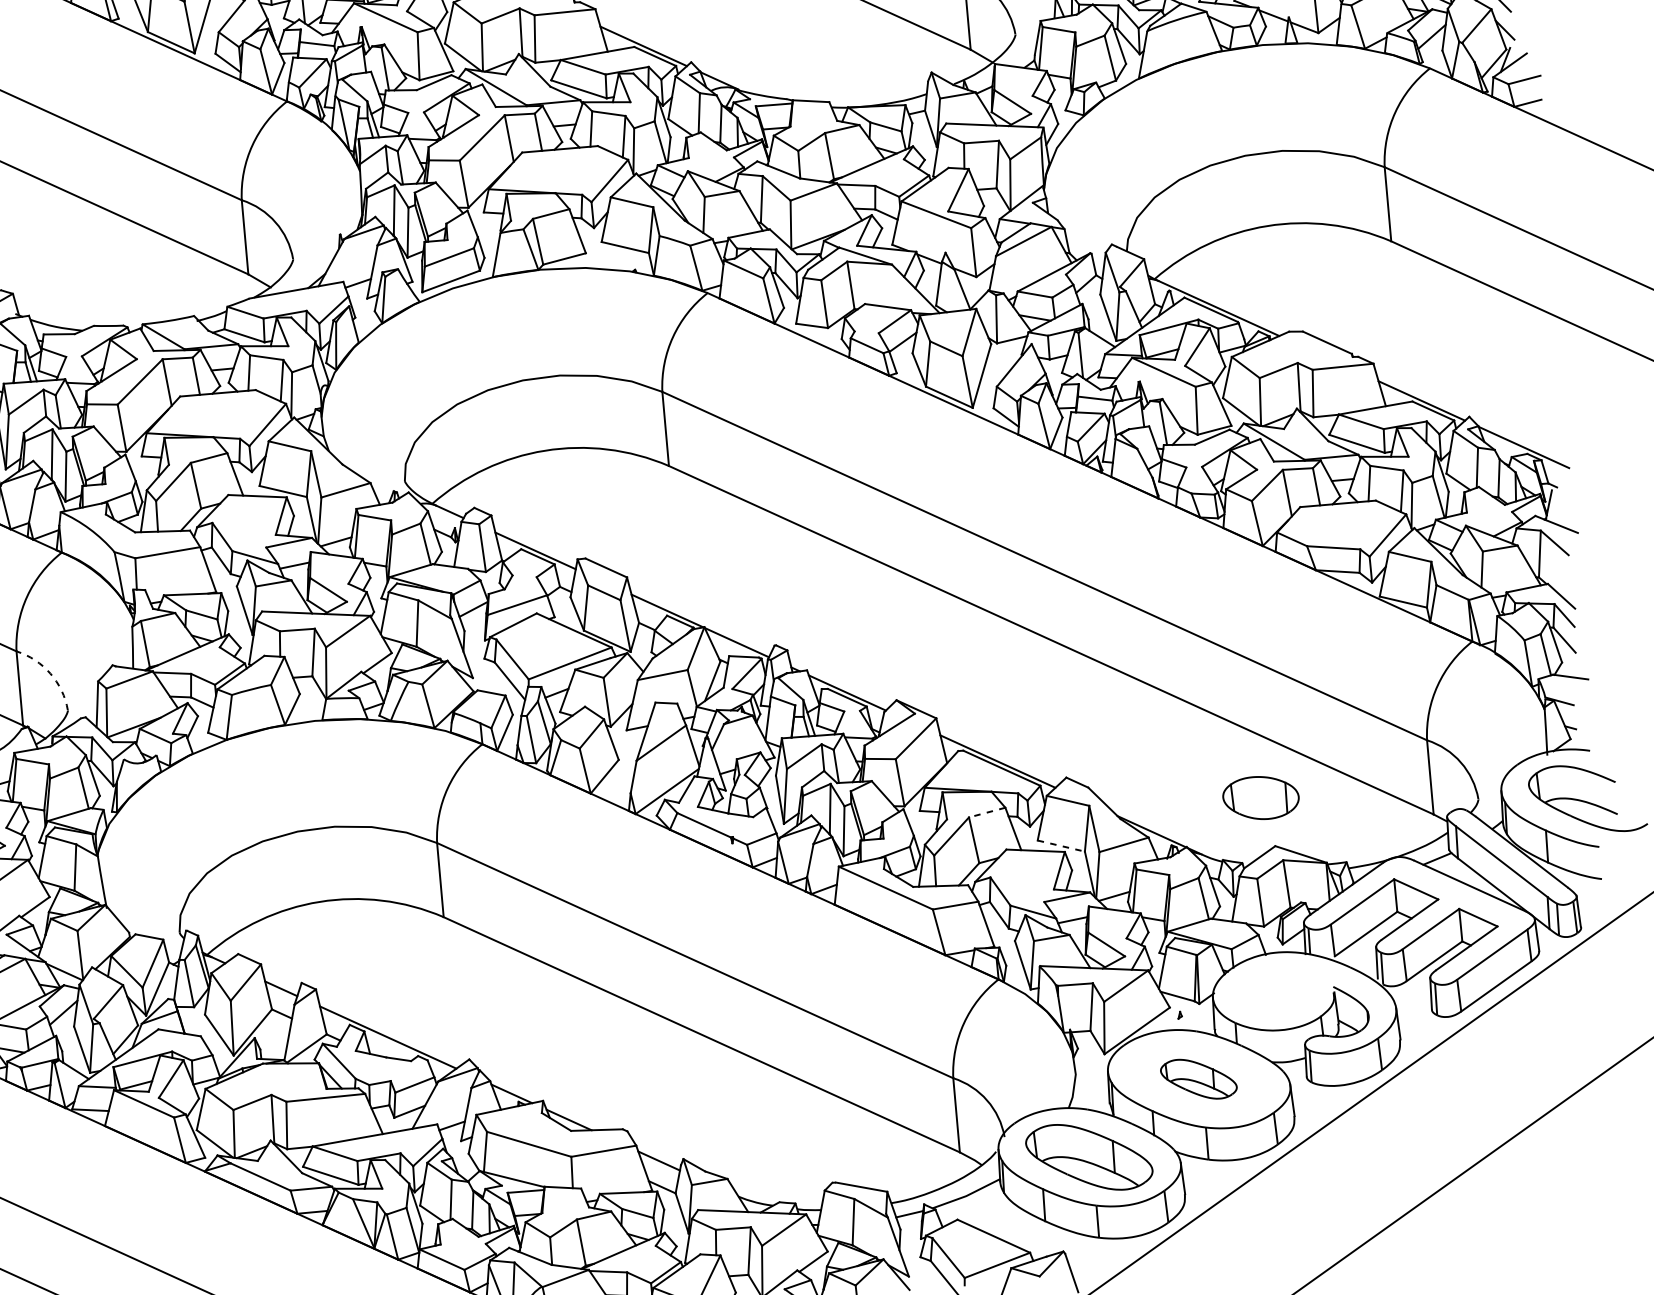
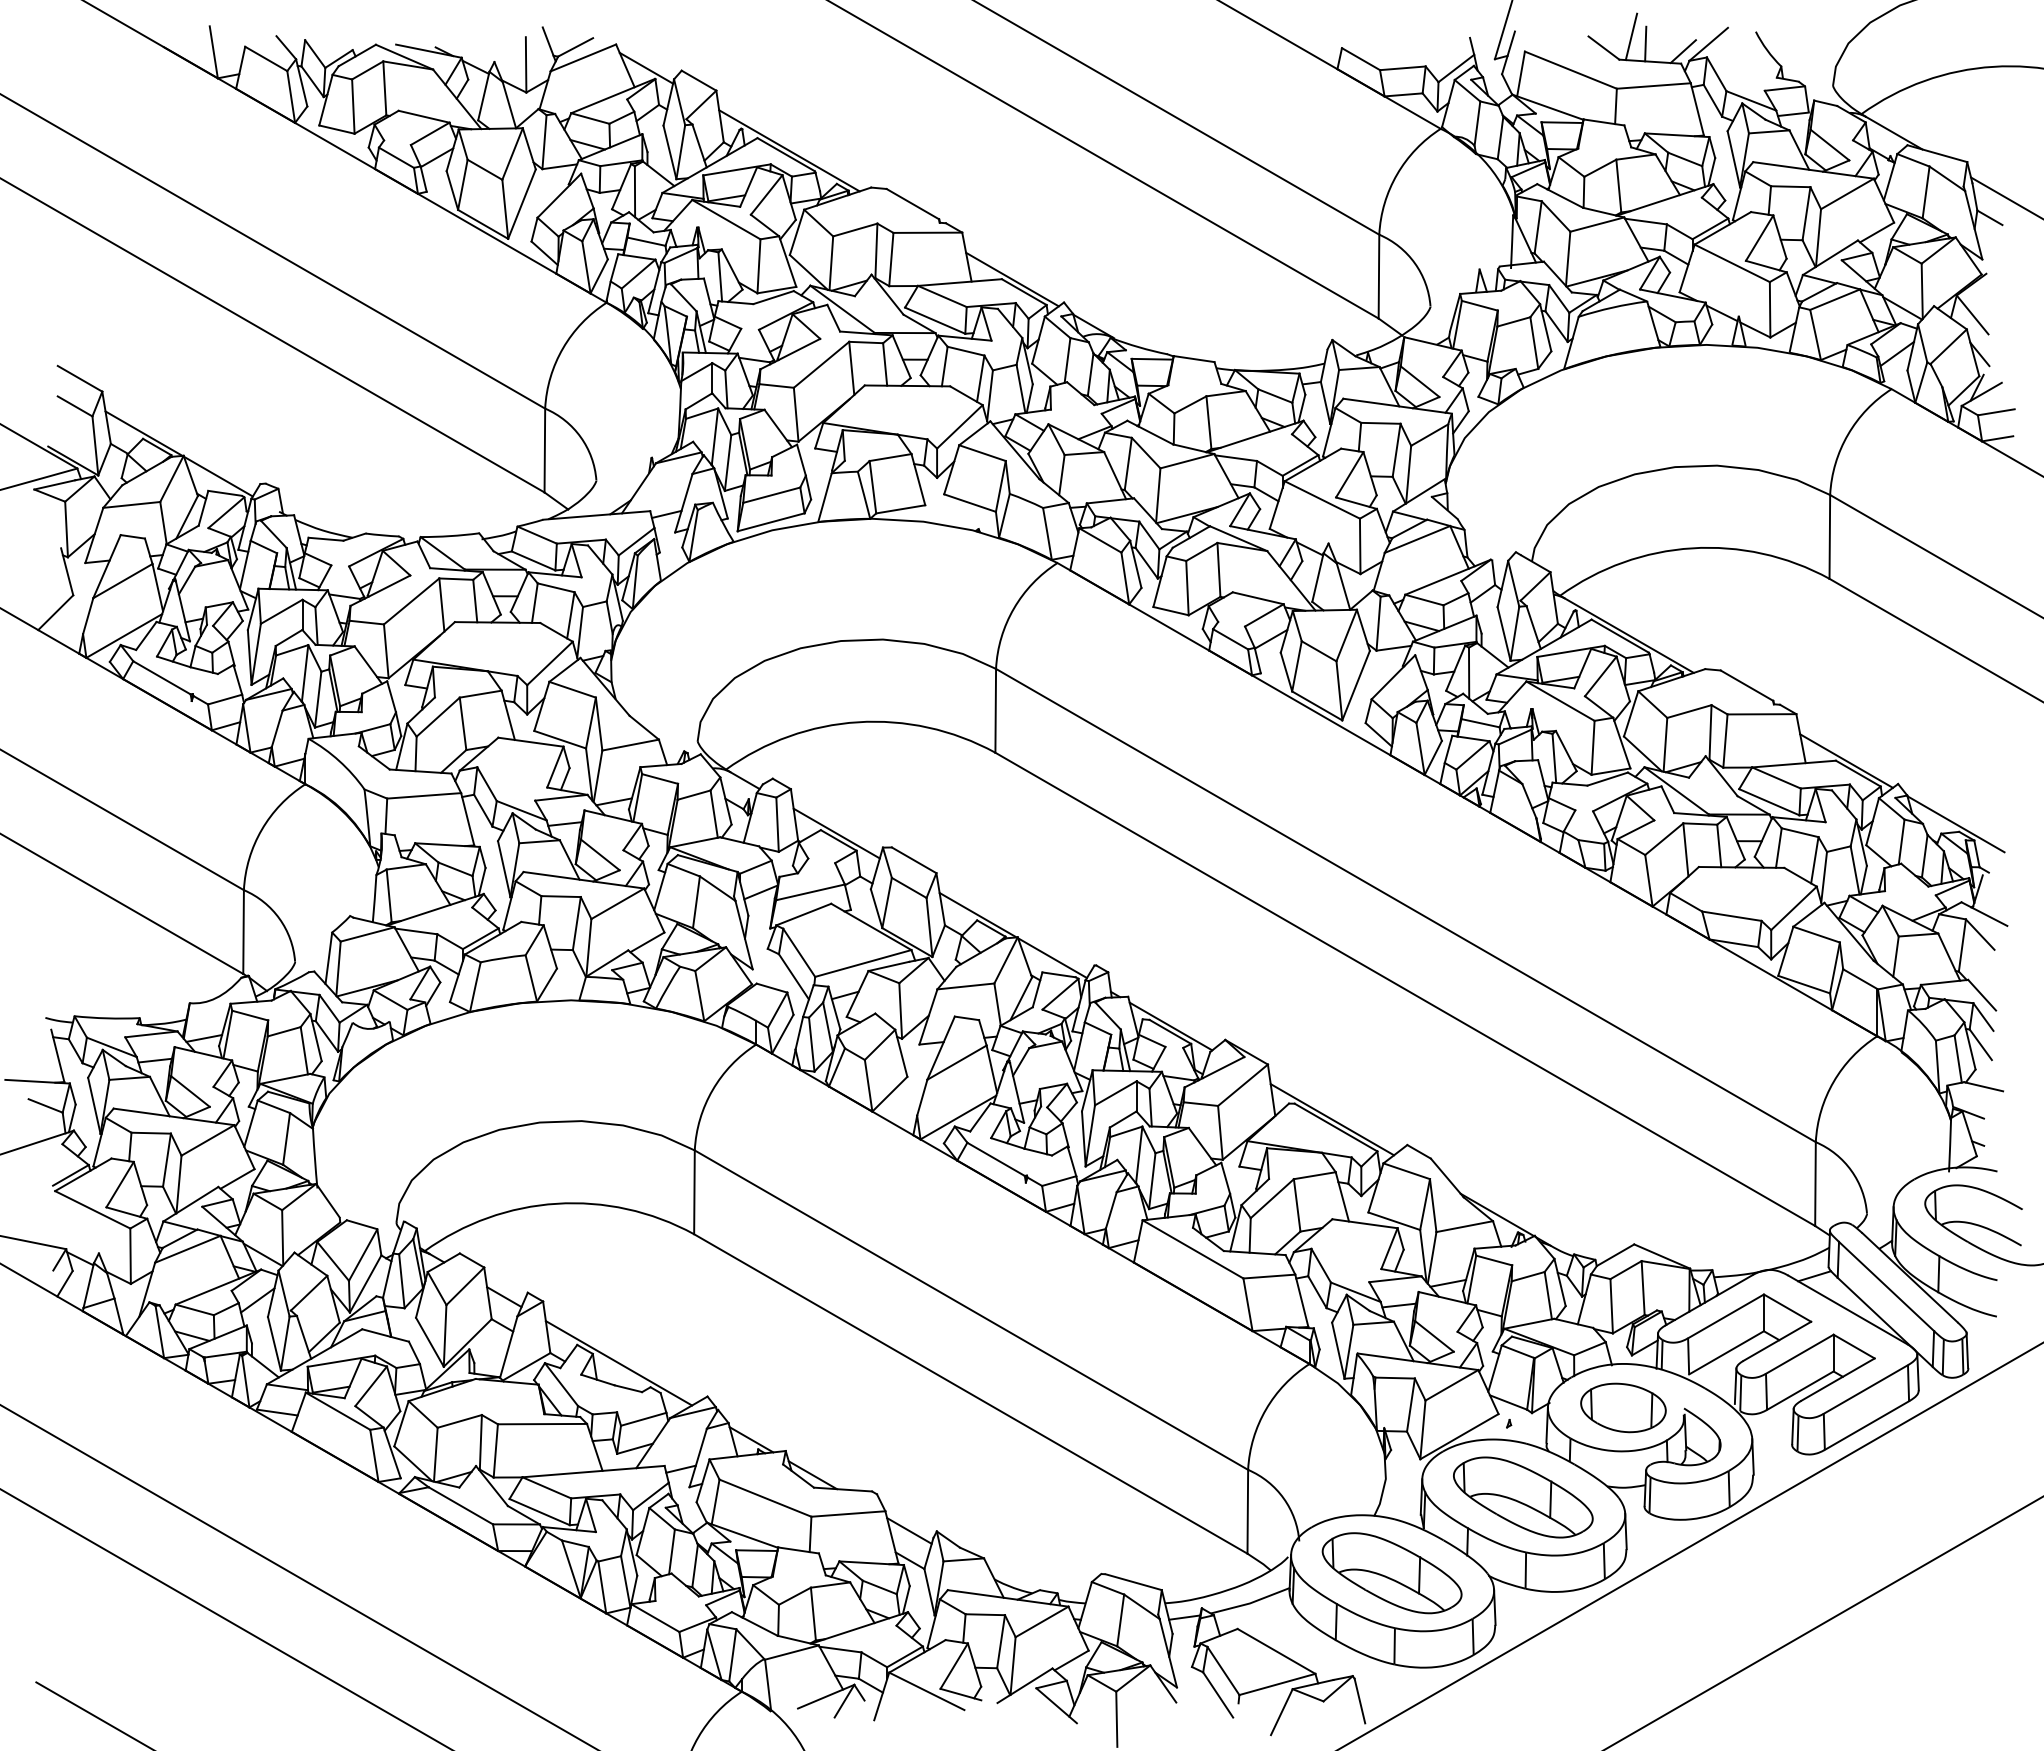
arc: (50, 673) -> (279, 918), dashed -> solid
part: (1261, 797) -> (1623, 1407), moved
line: (986, 812) -> (1314, 1175), dashed -> solid
line: (1061, 846) -> (1394, 1221), dashed -> solid
part: (1198, 1079) -> (1523, 1497), size x1.67

